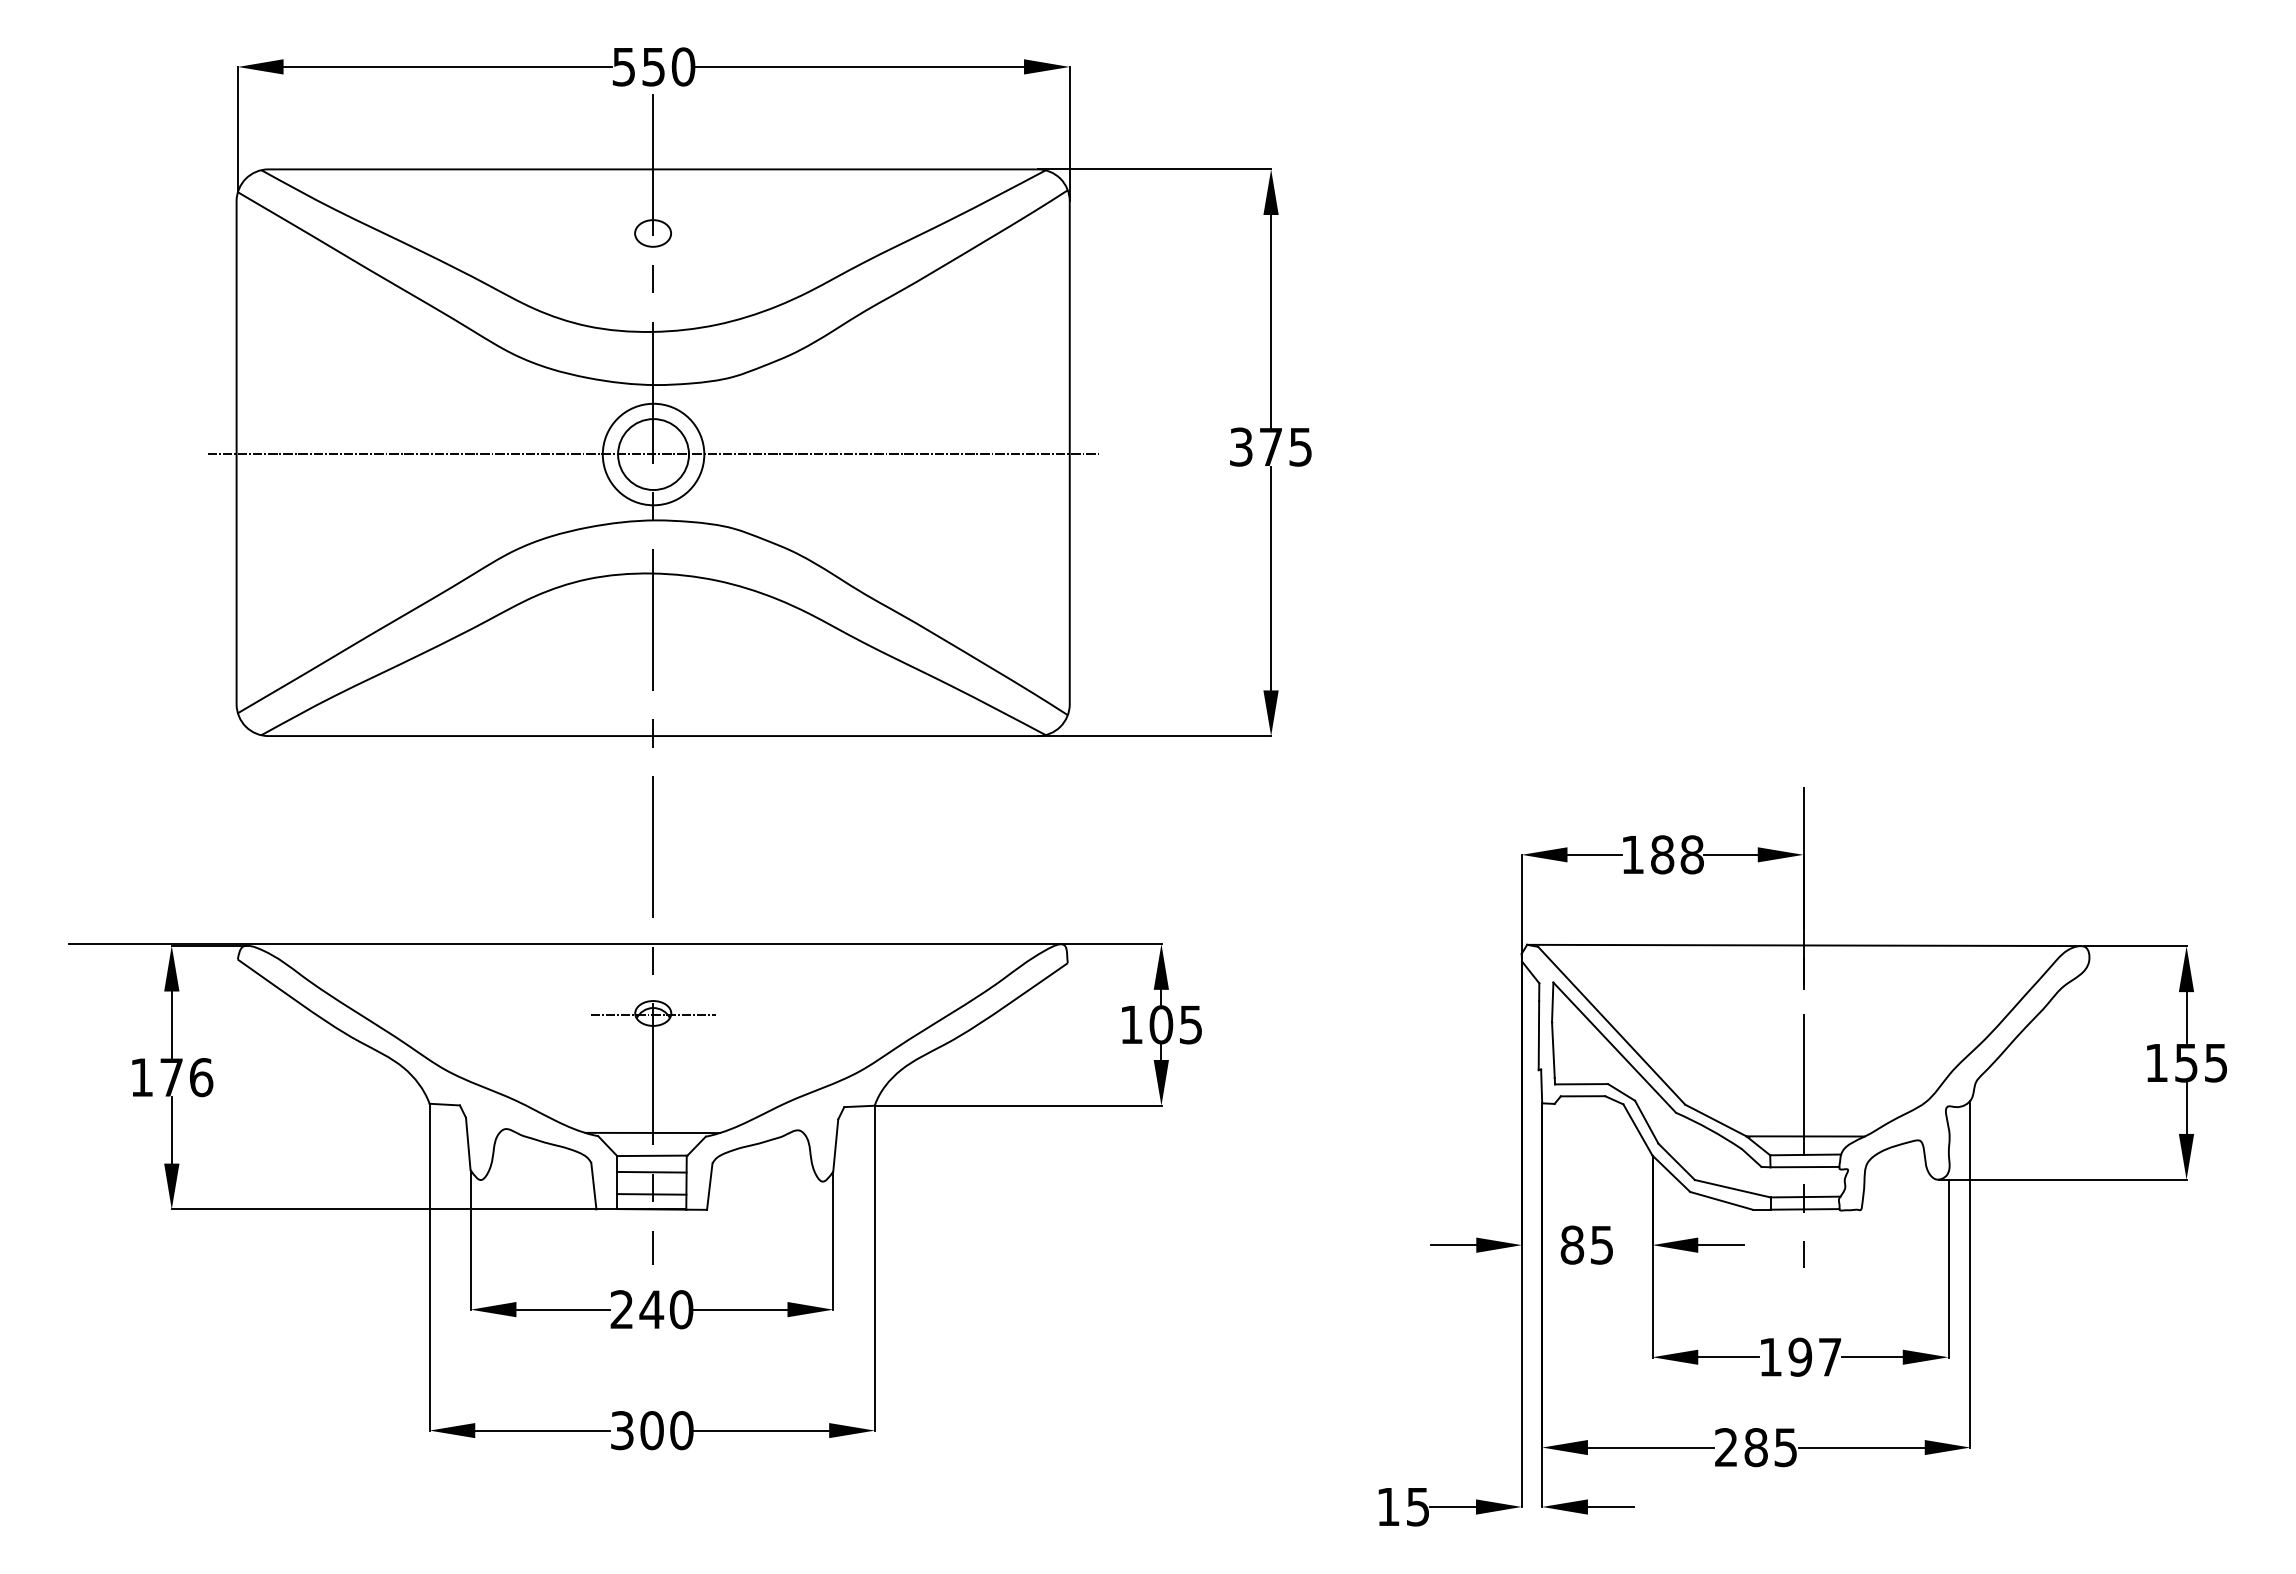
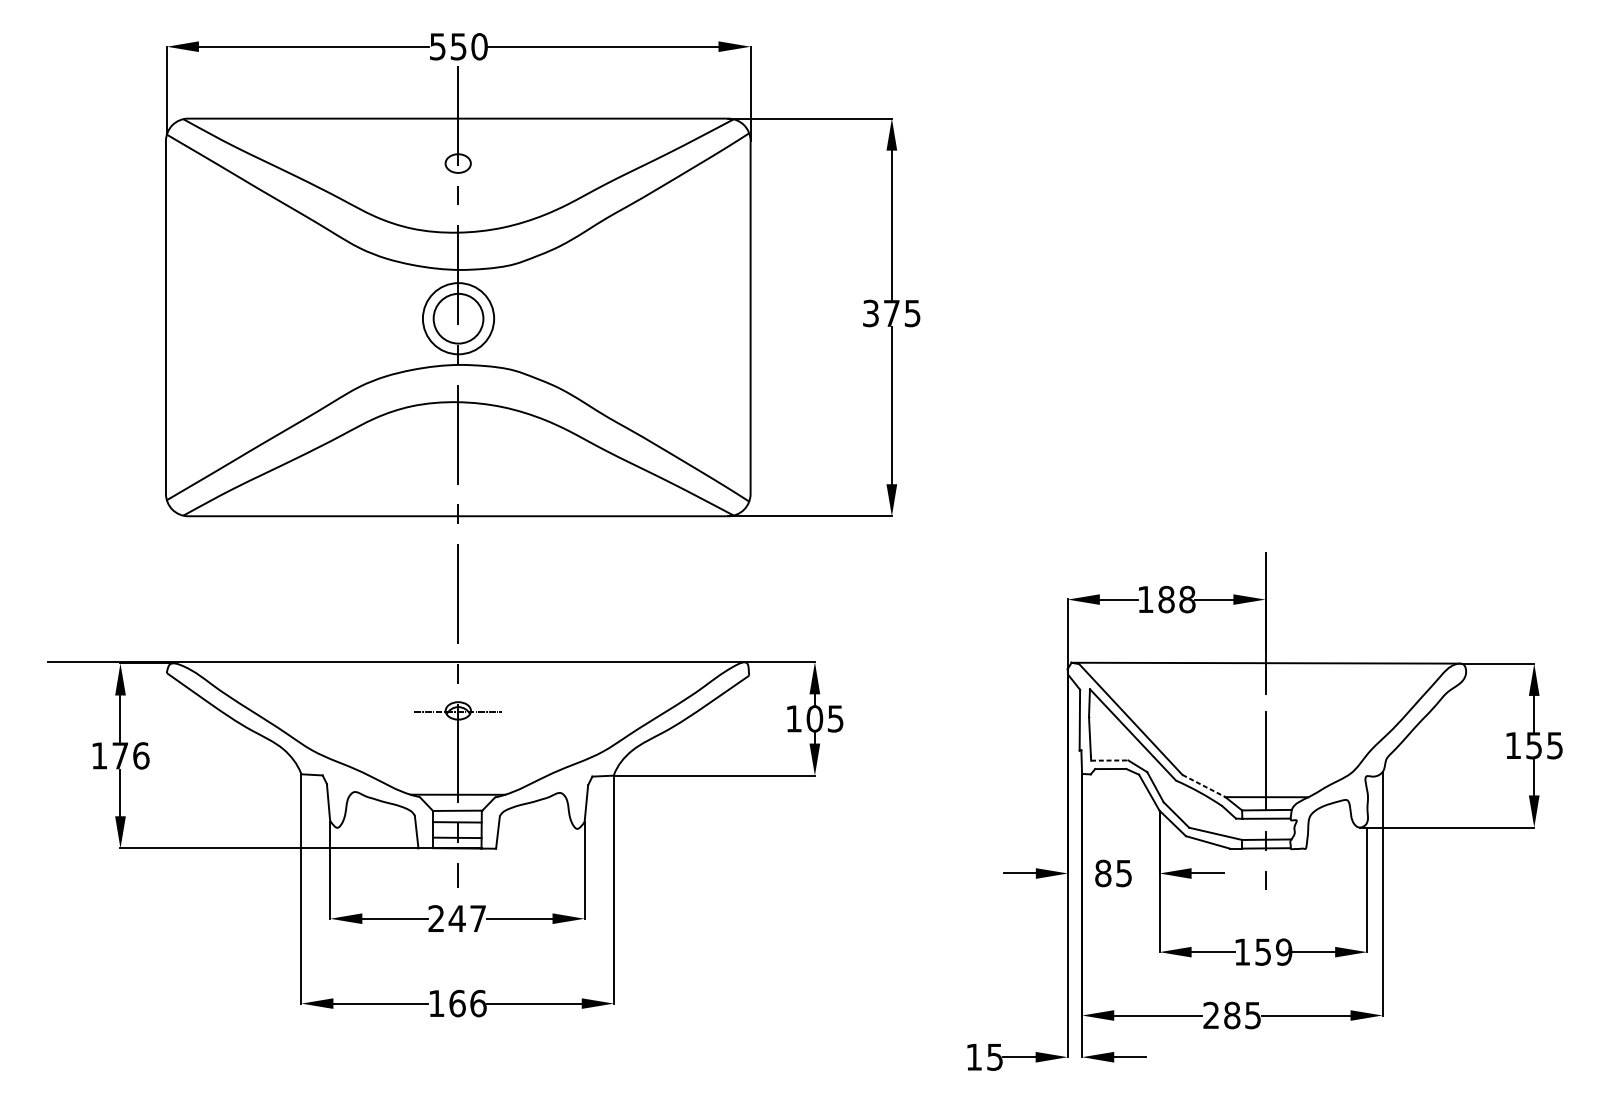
line: (652, 453) -> (457, 317), removed
line: (1581, 1084) -> (1109, 760), solid -> dashed
line: (1717, 1121) -> (1205, 786), solid -> dashed
text: (681, 1309) -> (478, 918), 240 -> 247
text: (1814, 1356) -> (1273, 951), 197 -> 159
text: (652, 1430) -> (457, 1003), 300 -> 166

